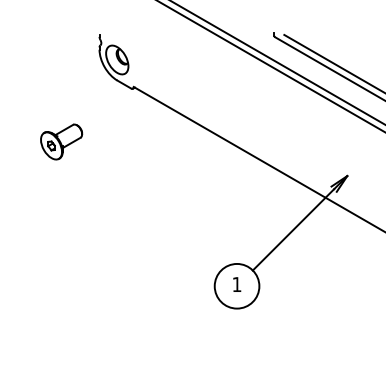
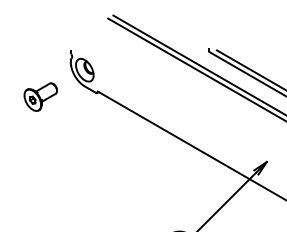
part: (61, 141) -> (40, 96), moved

